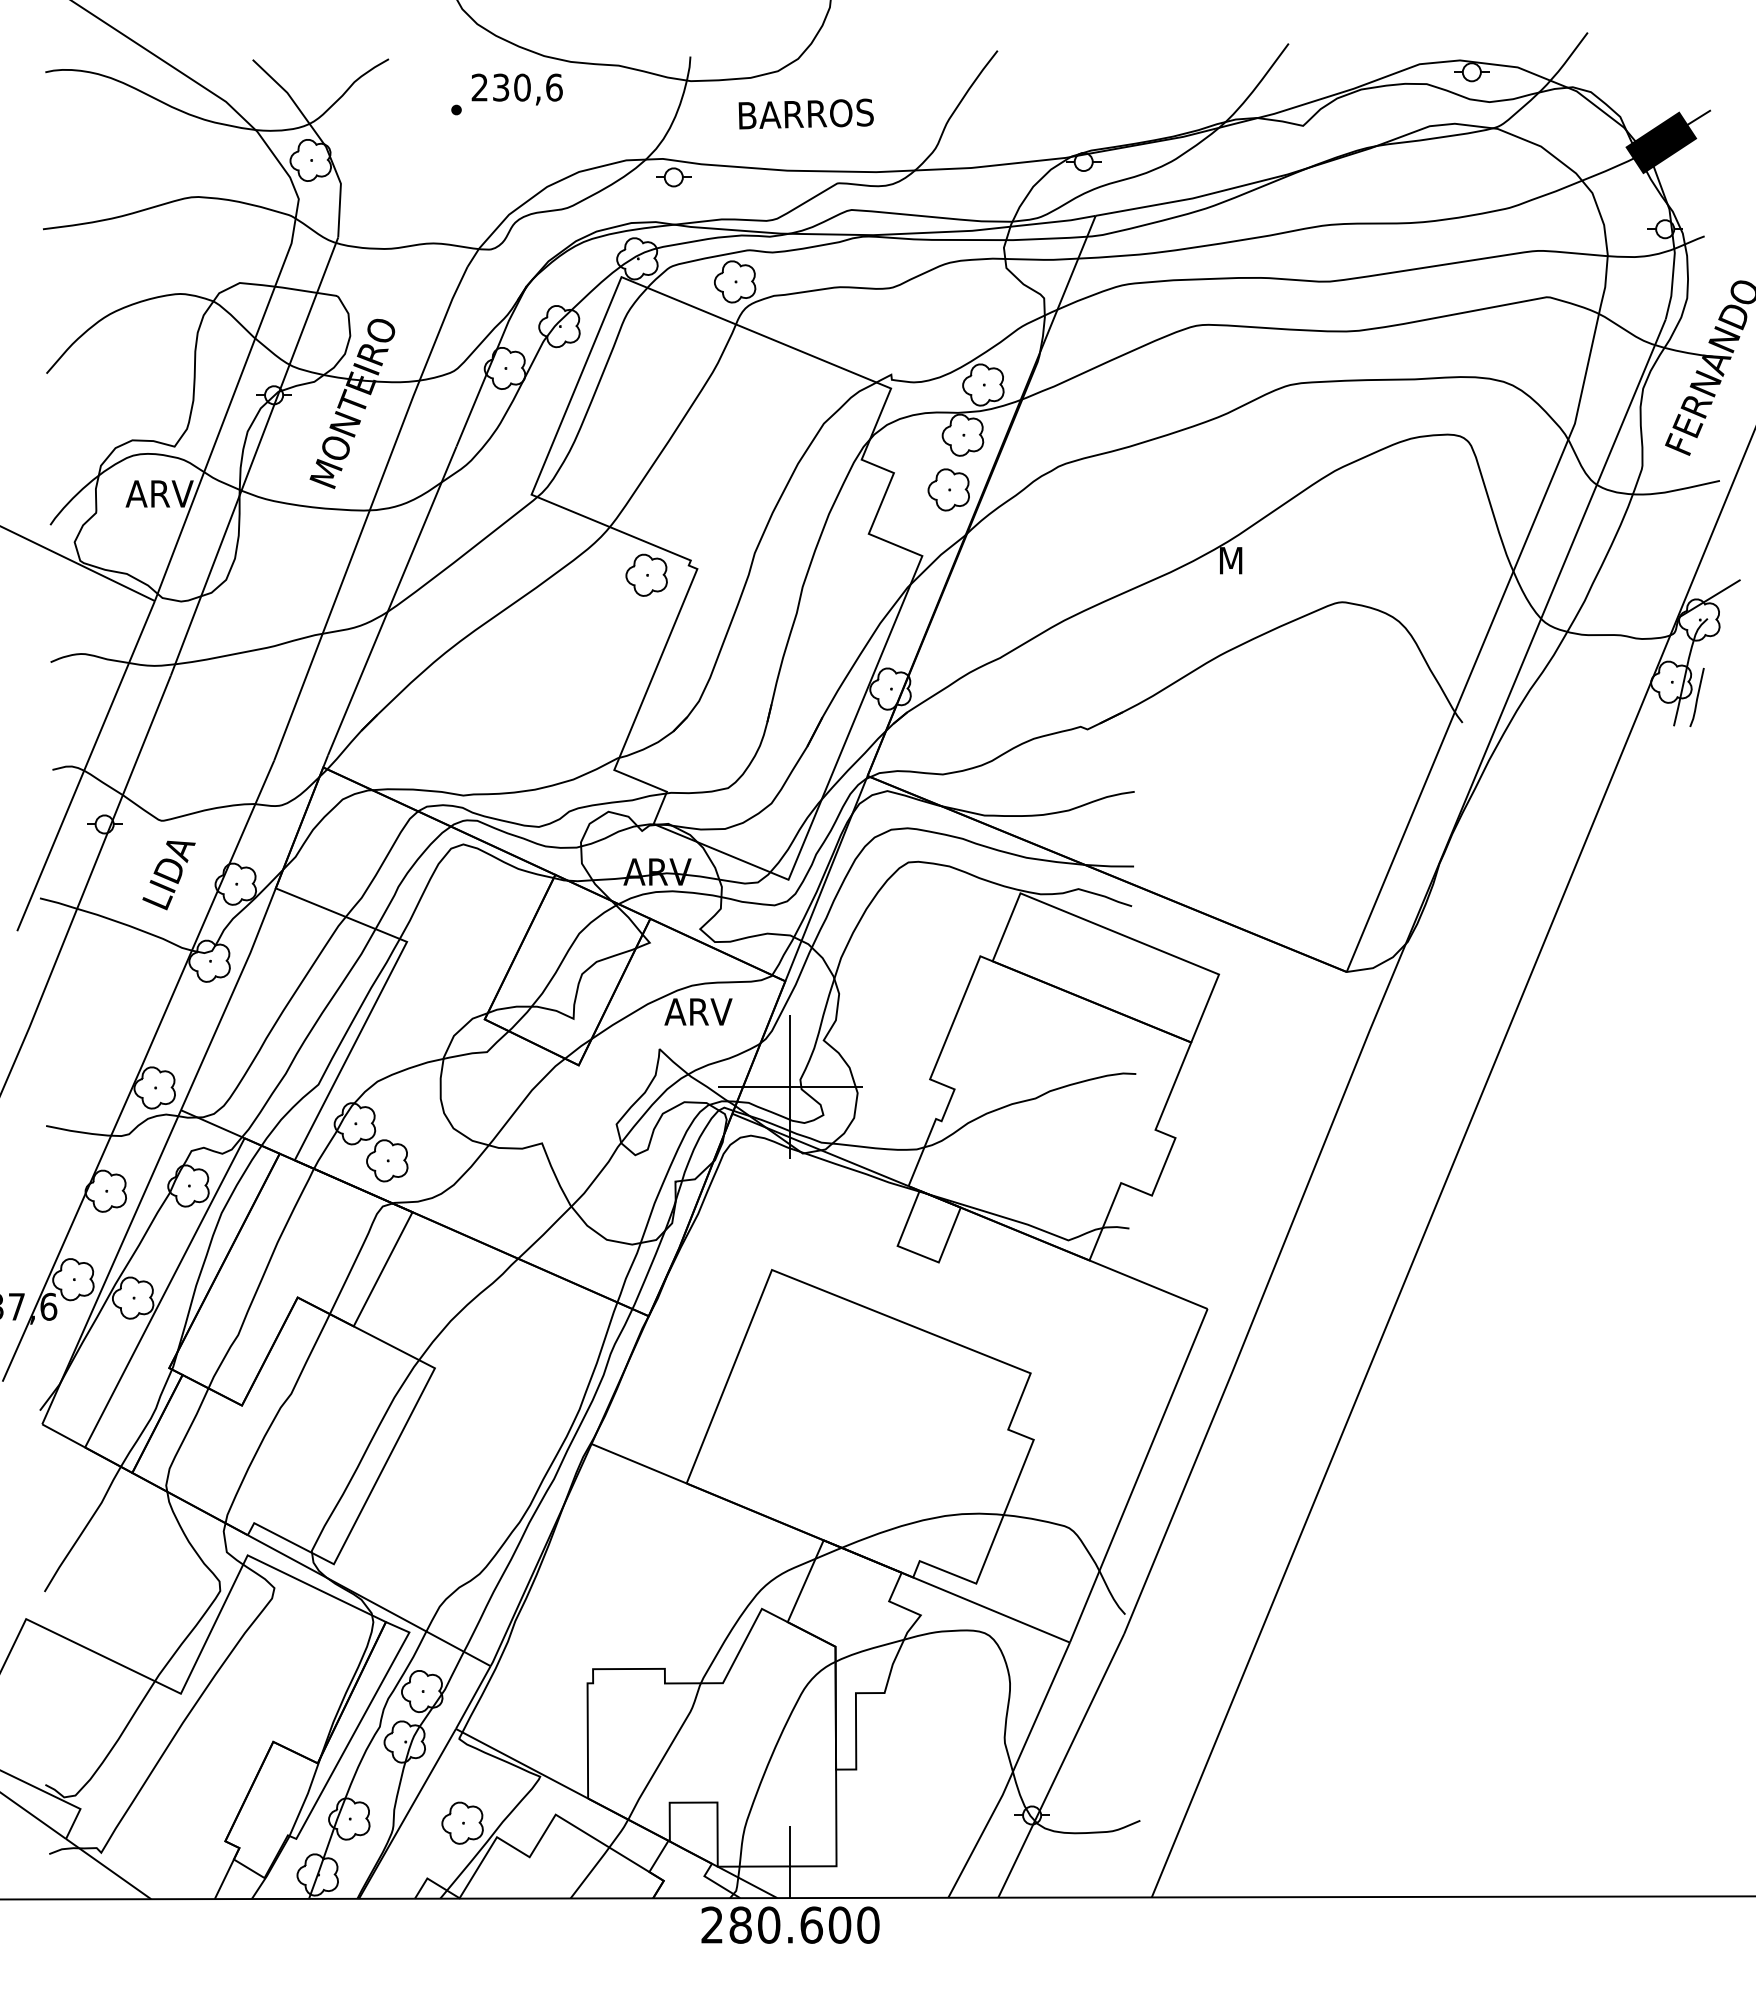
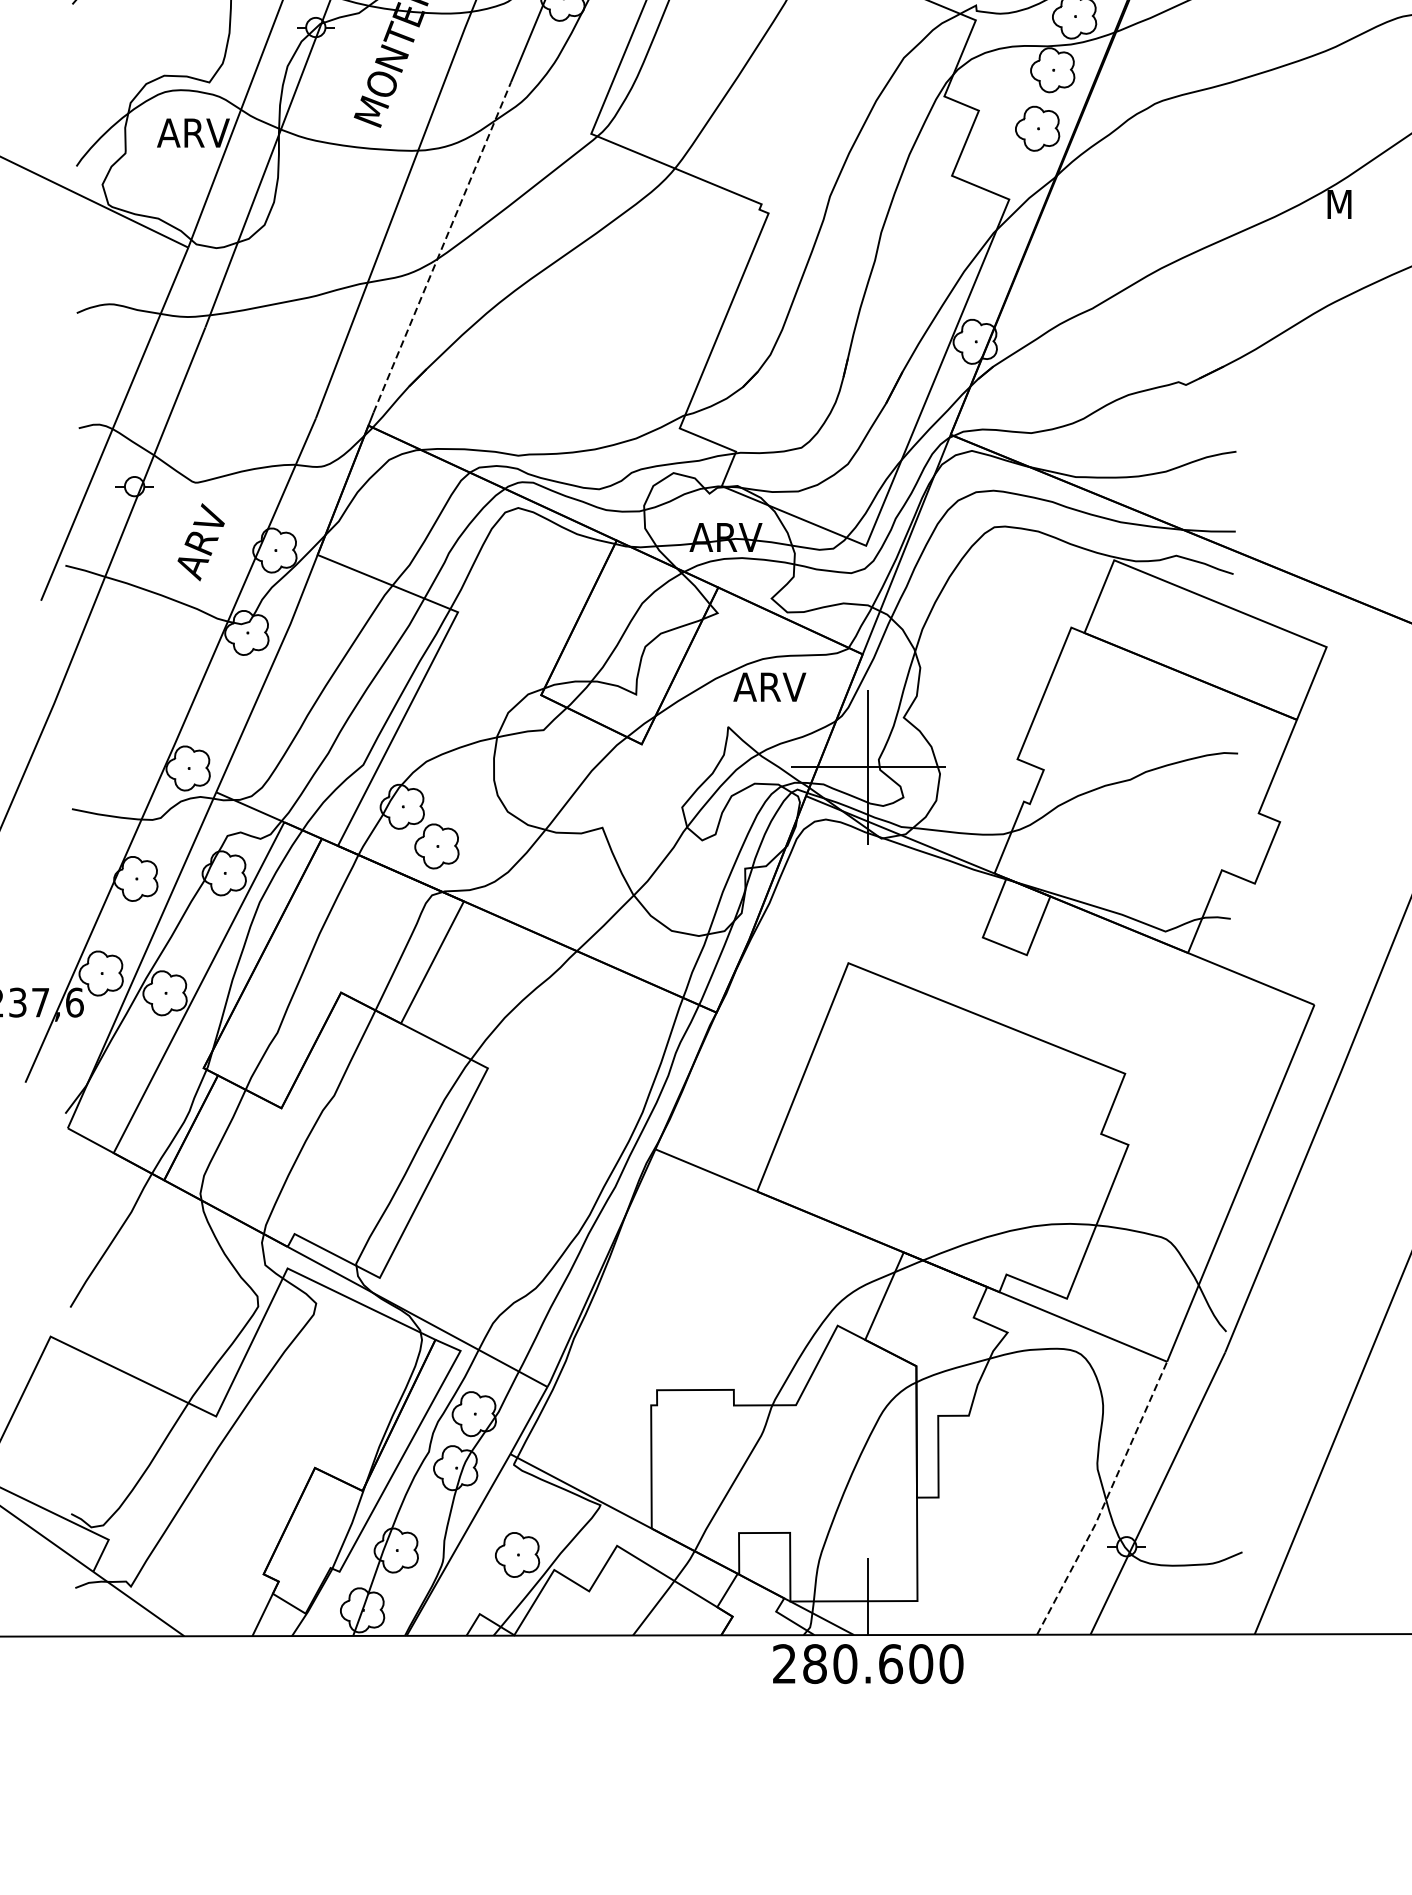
part: (646, 574) -> (714, 219), removed
line: (392, 600) -> (442, 247), solid -> dashed
text: (168, 876) -> (202, 542), LIDA -> ARV
line: (1012, 1772) -> (1105, 1500), solid -> dashed

